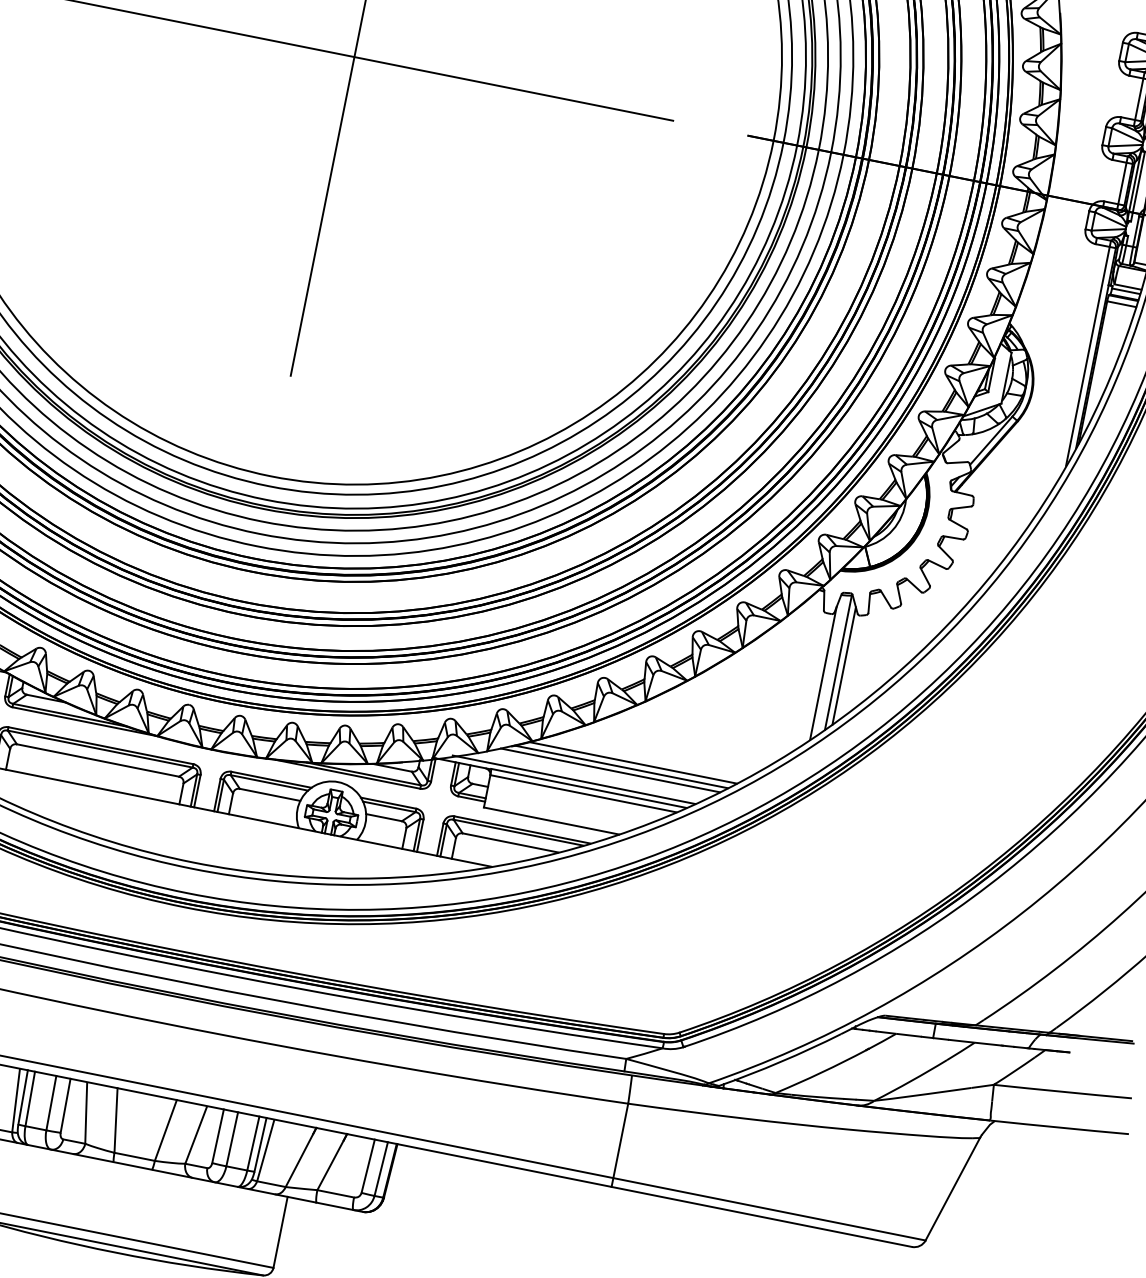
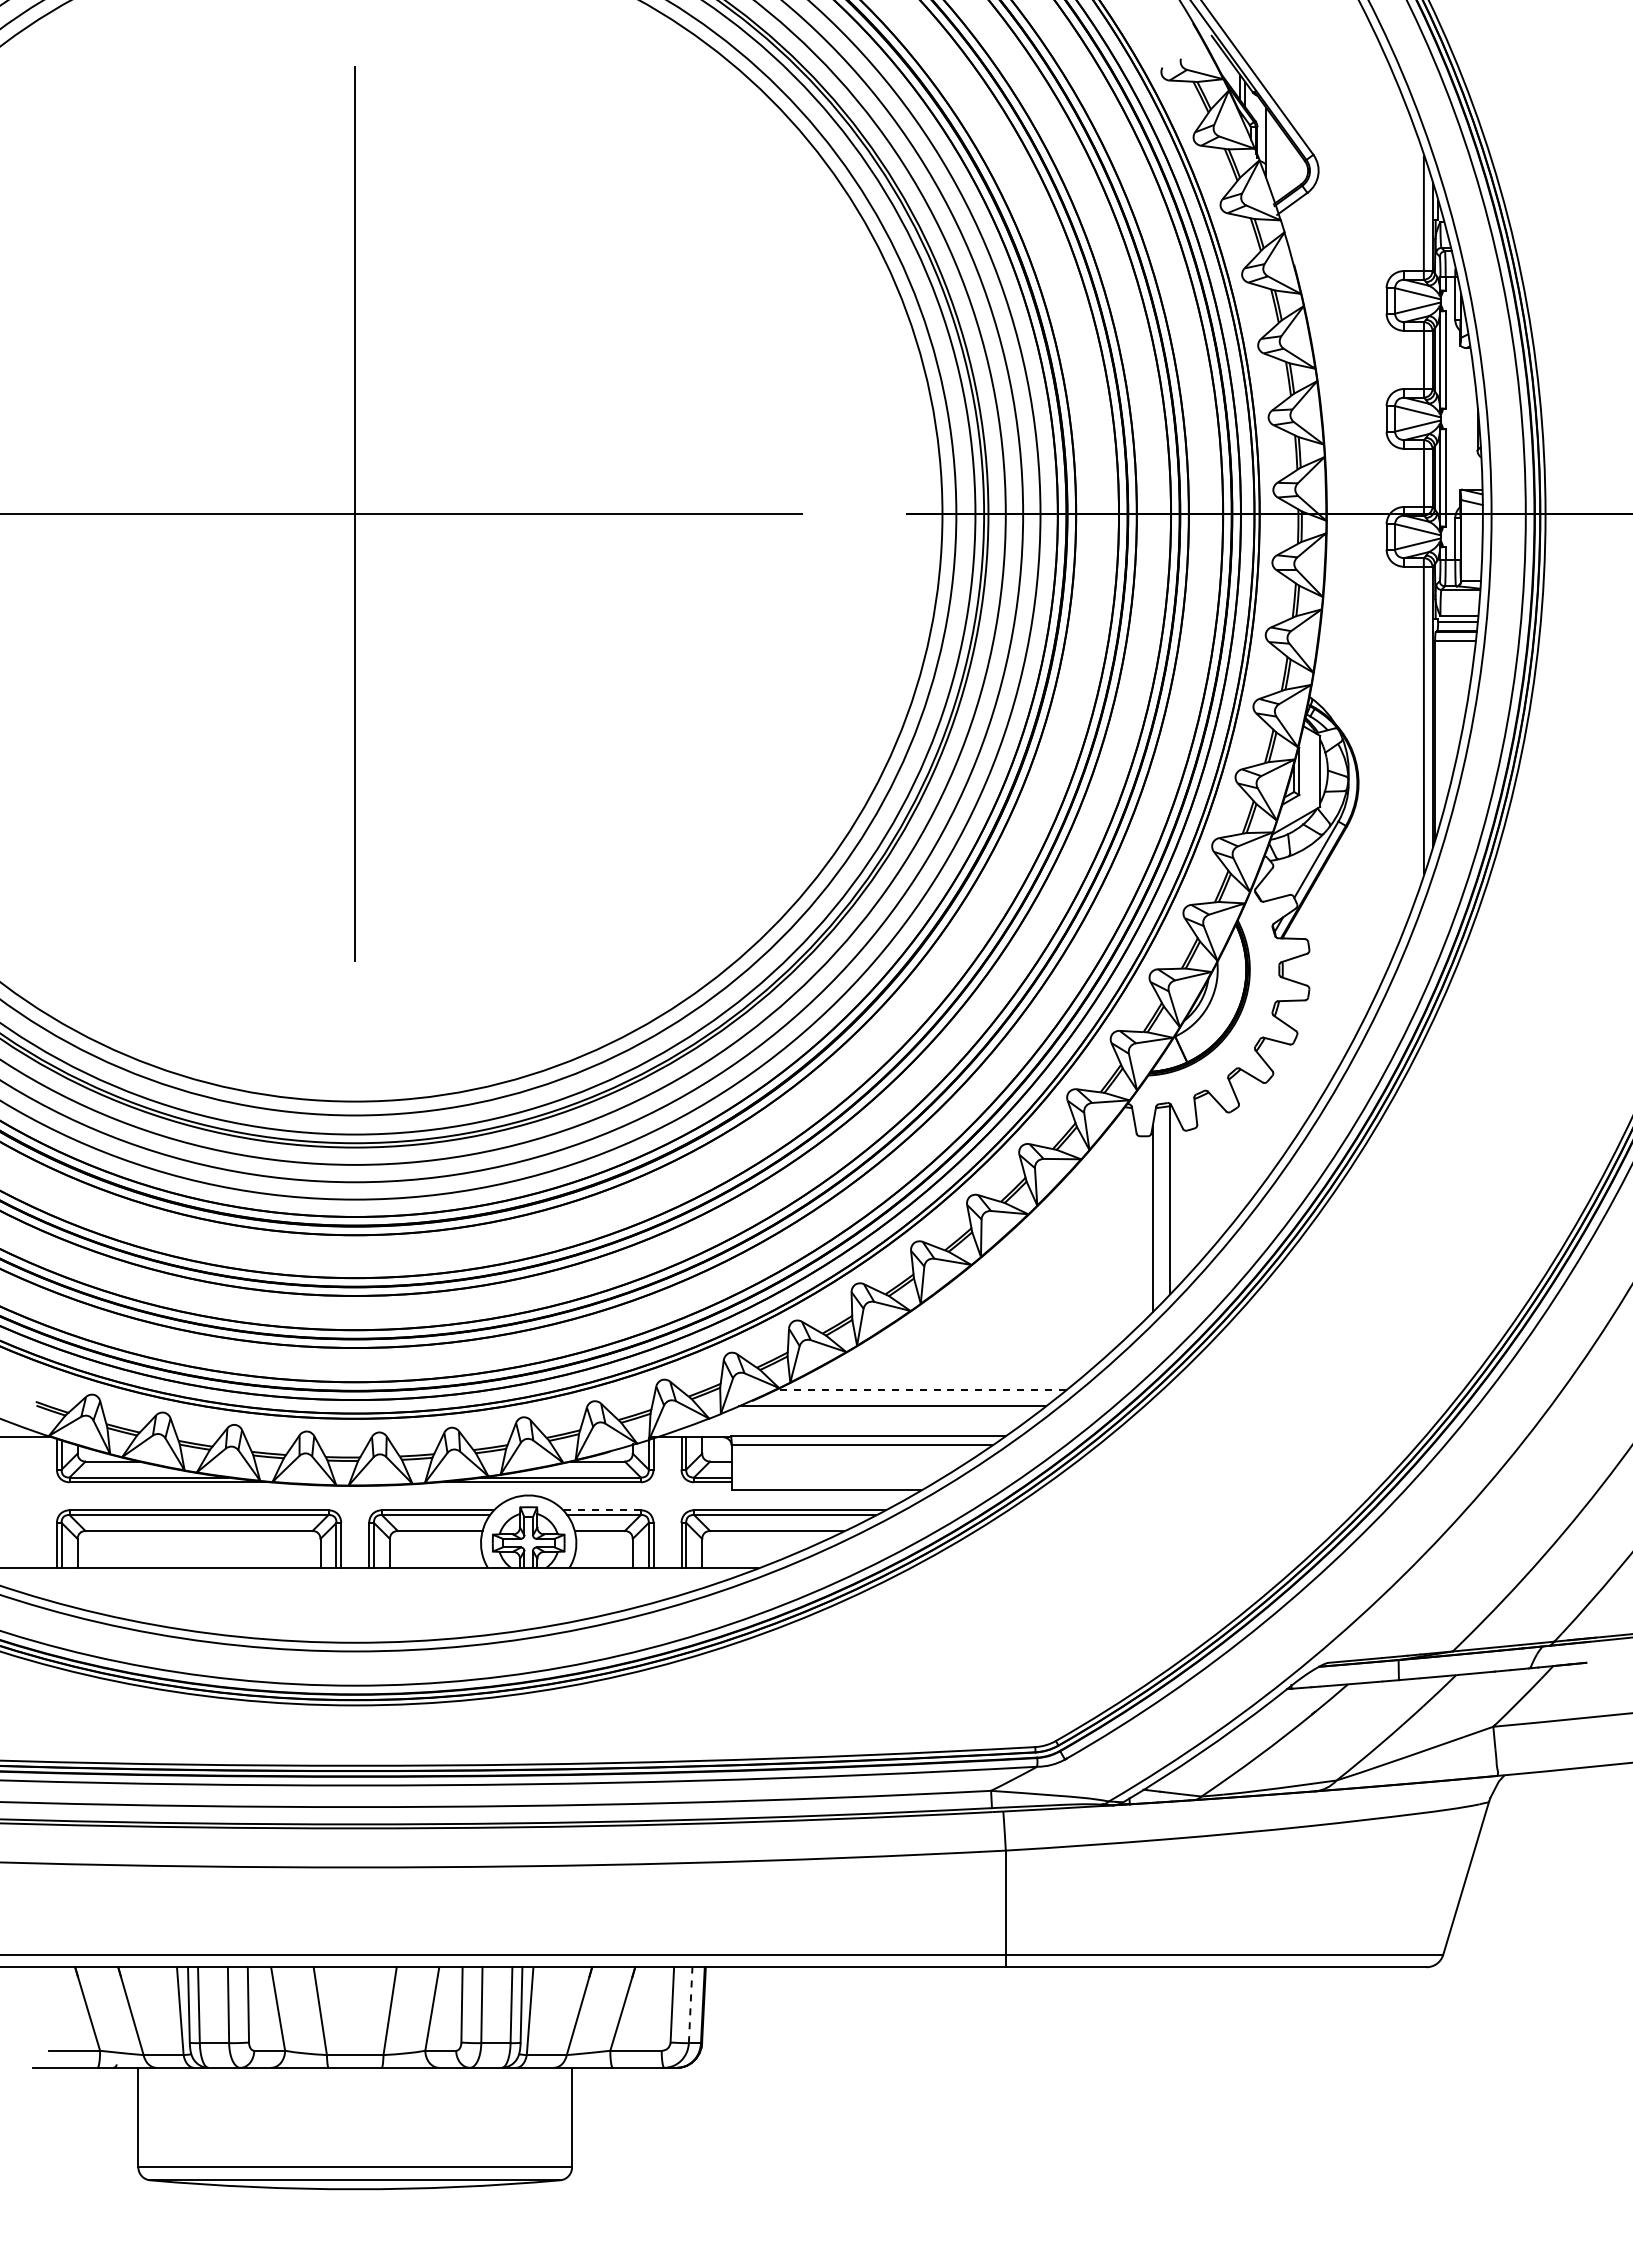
line: (843, 665) -> (1178, 1202), removed
line: (632, 763) -> (920, 1390), solid -> dashed
line: (621, 766) -> (906, 1398), removed
line: (574, 779) -> (845, 1428), removed
line: (388, 803) -> (602, 1510), solid -> dashed
line: (381, 1168) -> (690, 2004), solid -> dashed

